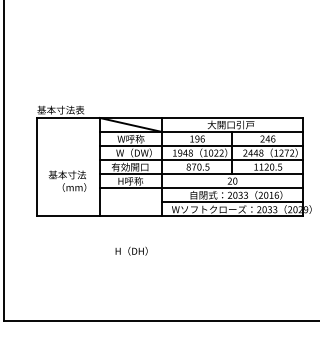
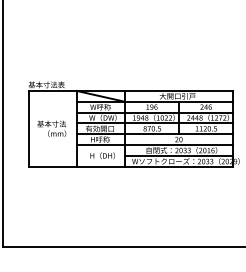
text: (67, 180) -> (51, 128), moved
text: (131, 250) -> (102, 155), moved

